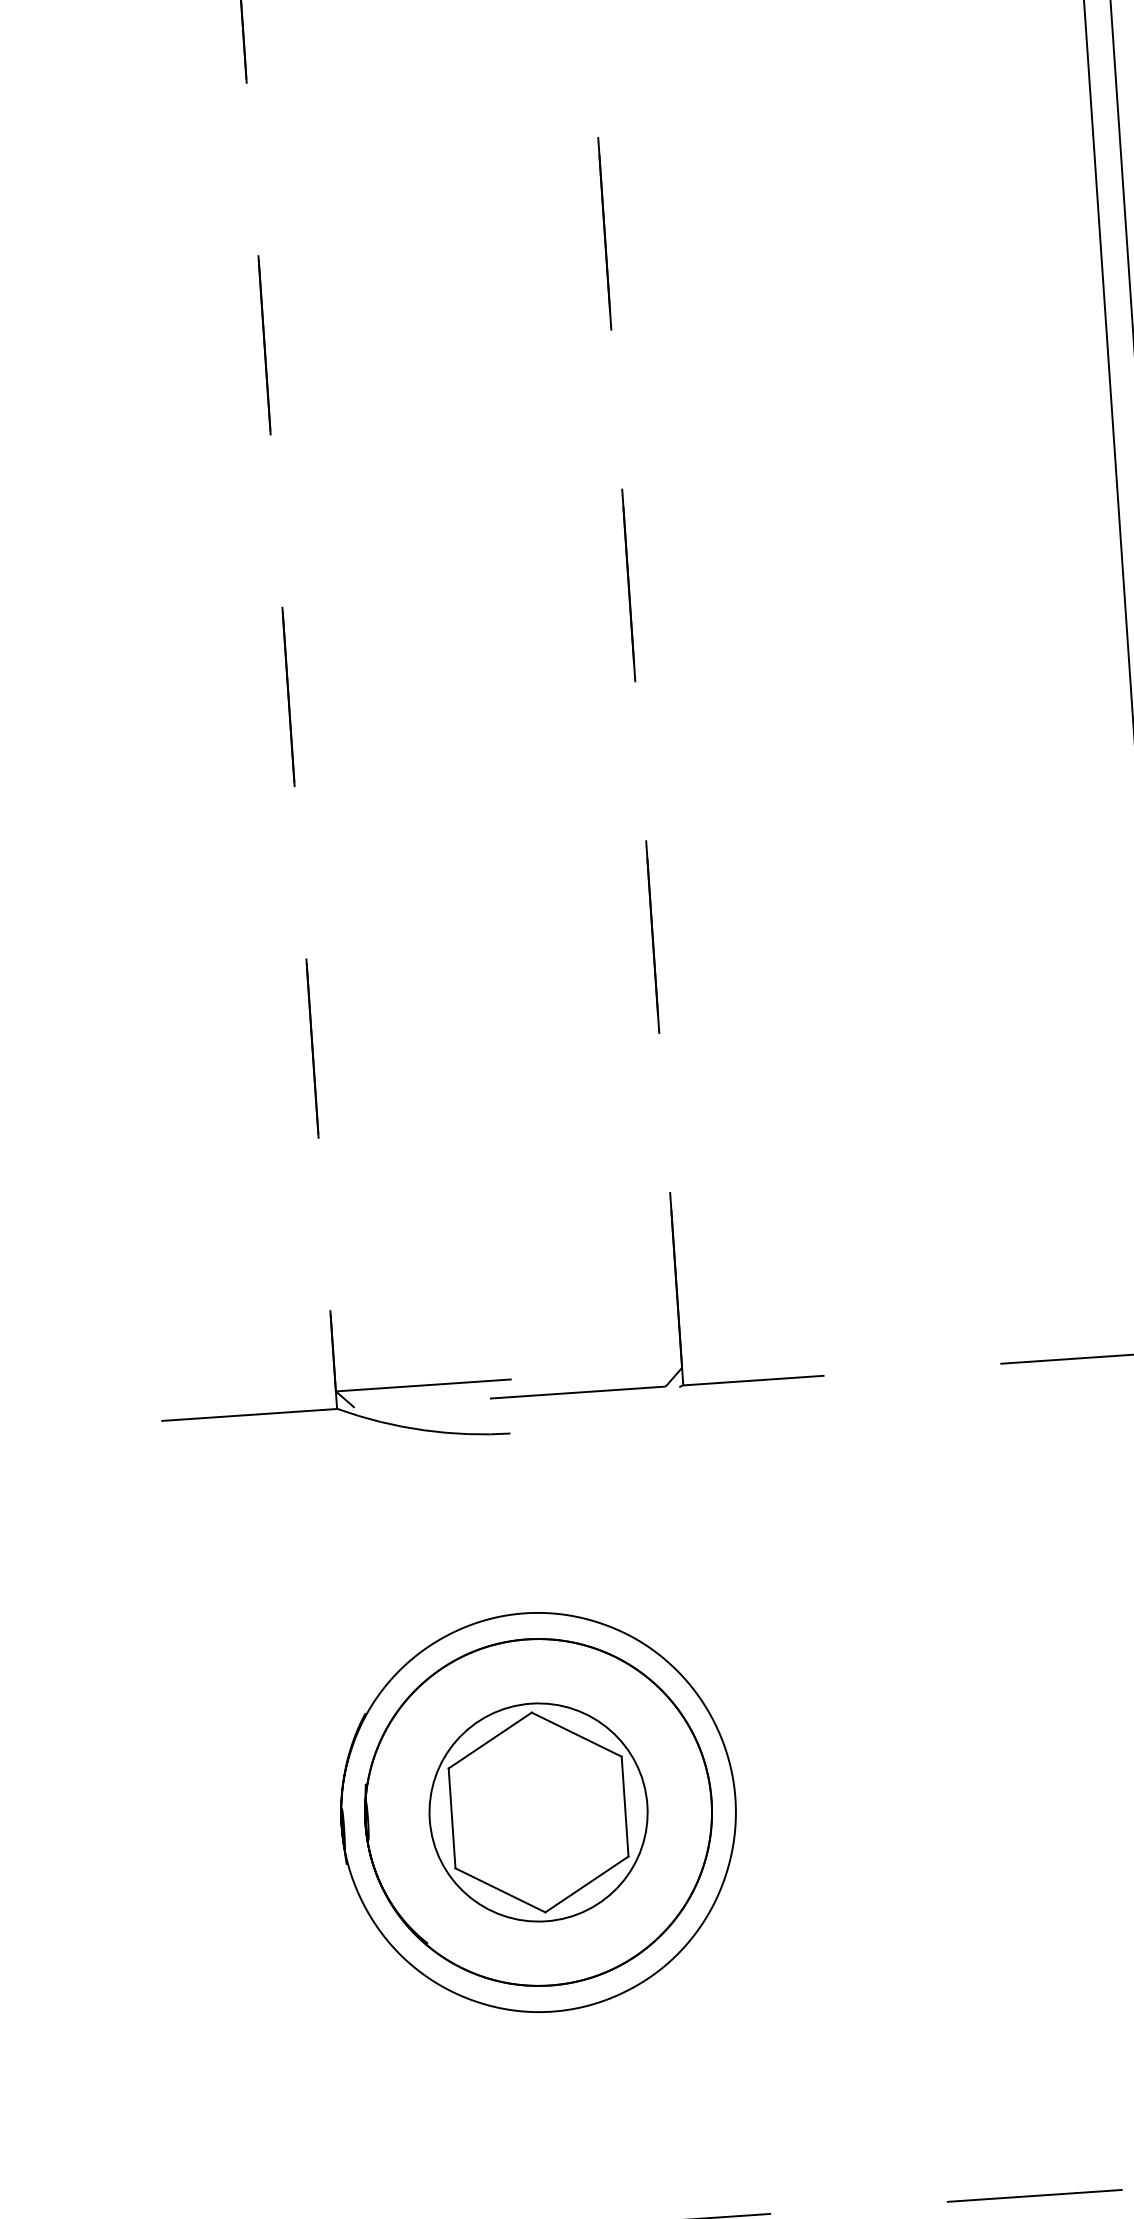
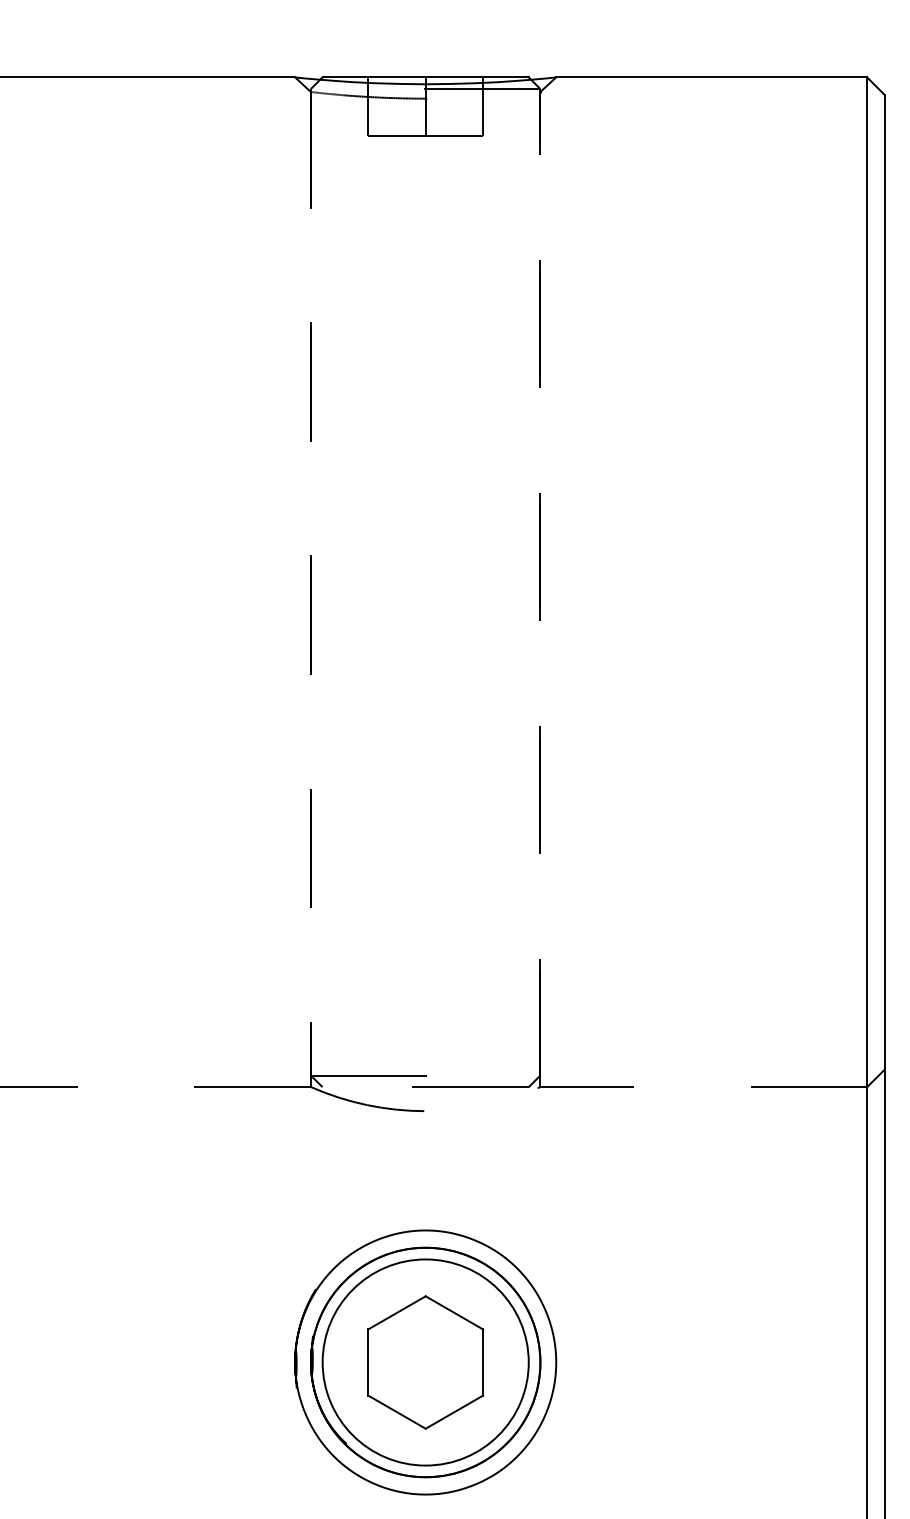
circle: (538, 1812) -> (425, 1362), size x1.43

